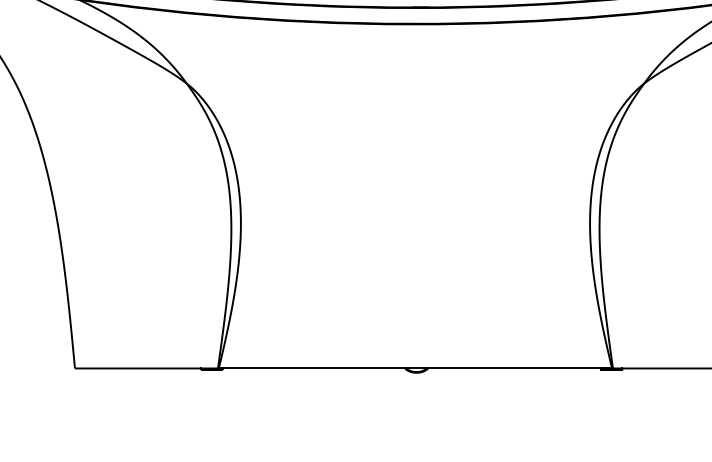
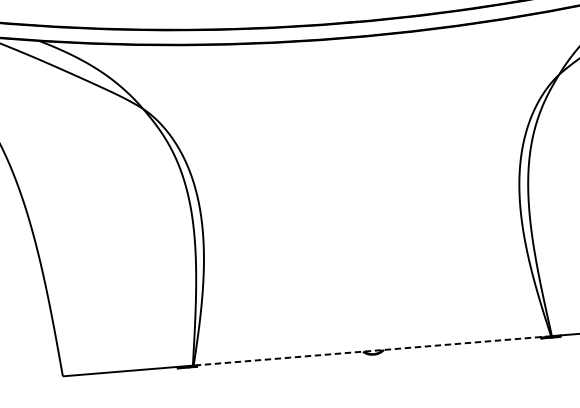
line: (415, 368) -> (372, 350), solid -> dashed

